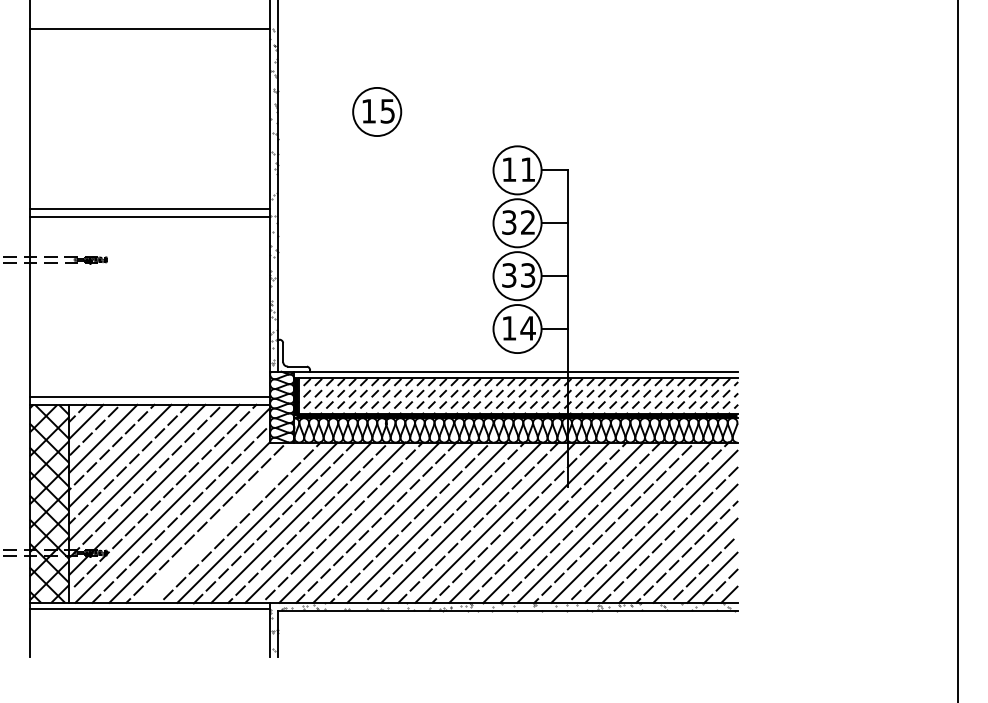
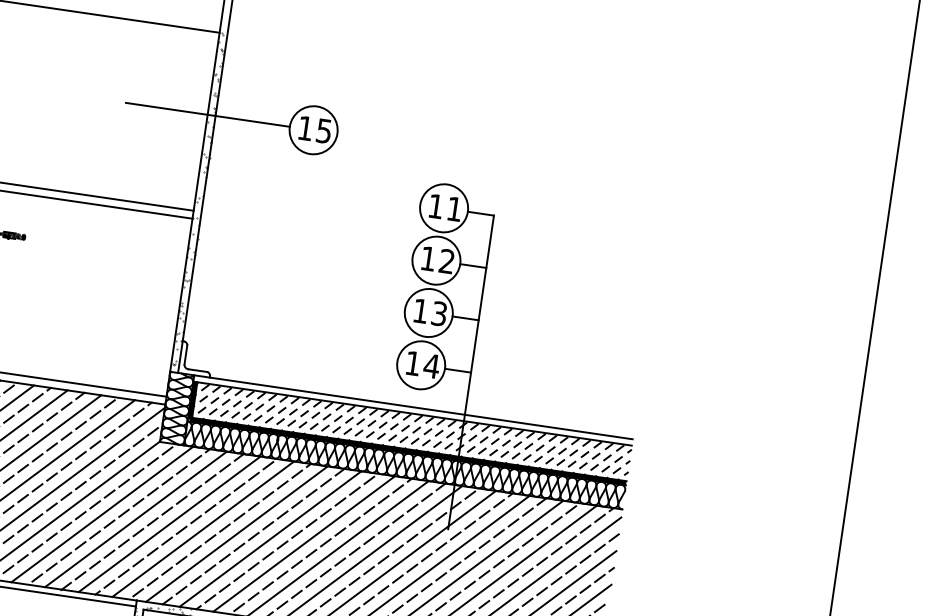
line: (270, 111) -> (208, 114), added
text: (509, 222) -> (428, 258), 32 -> 12
text: (509, 275) -> (420, 311), 33 -> 13
line: (223, 522) -> (102, 514), added

